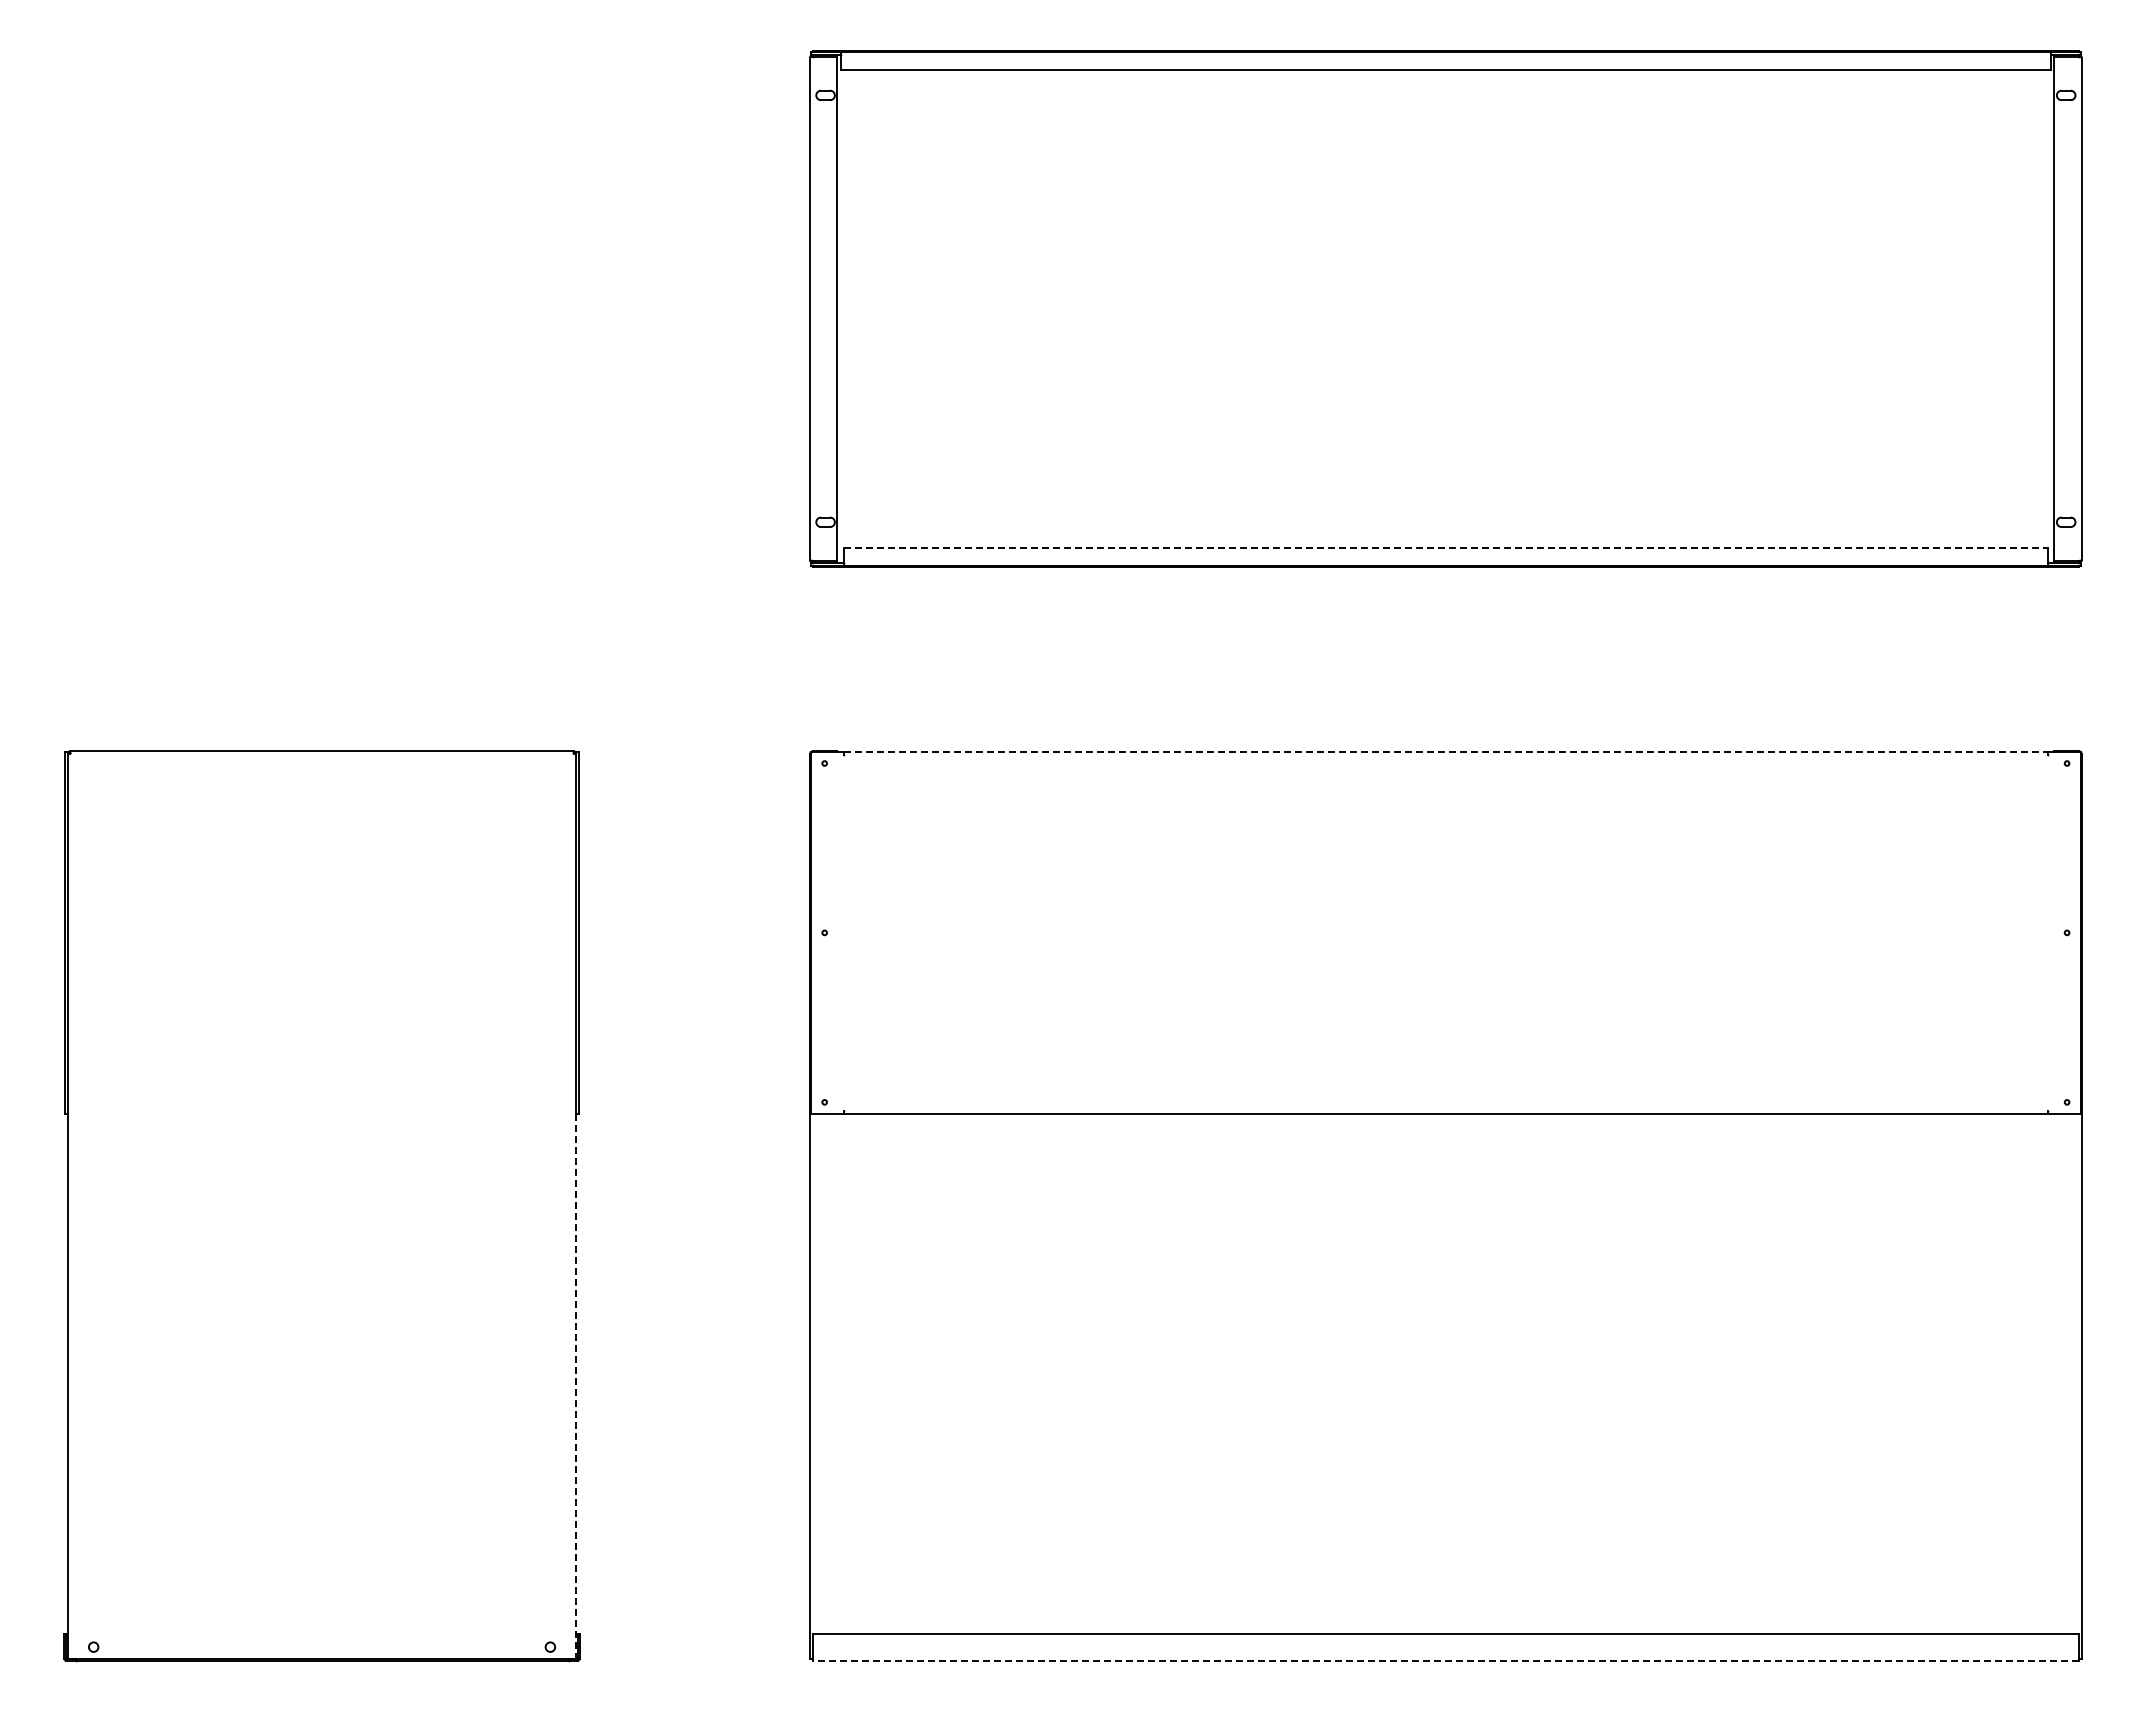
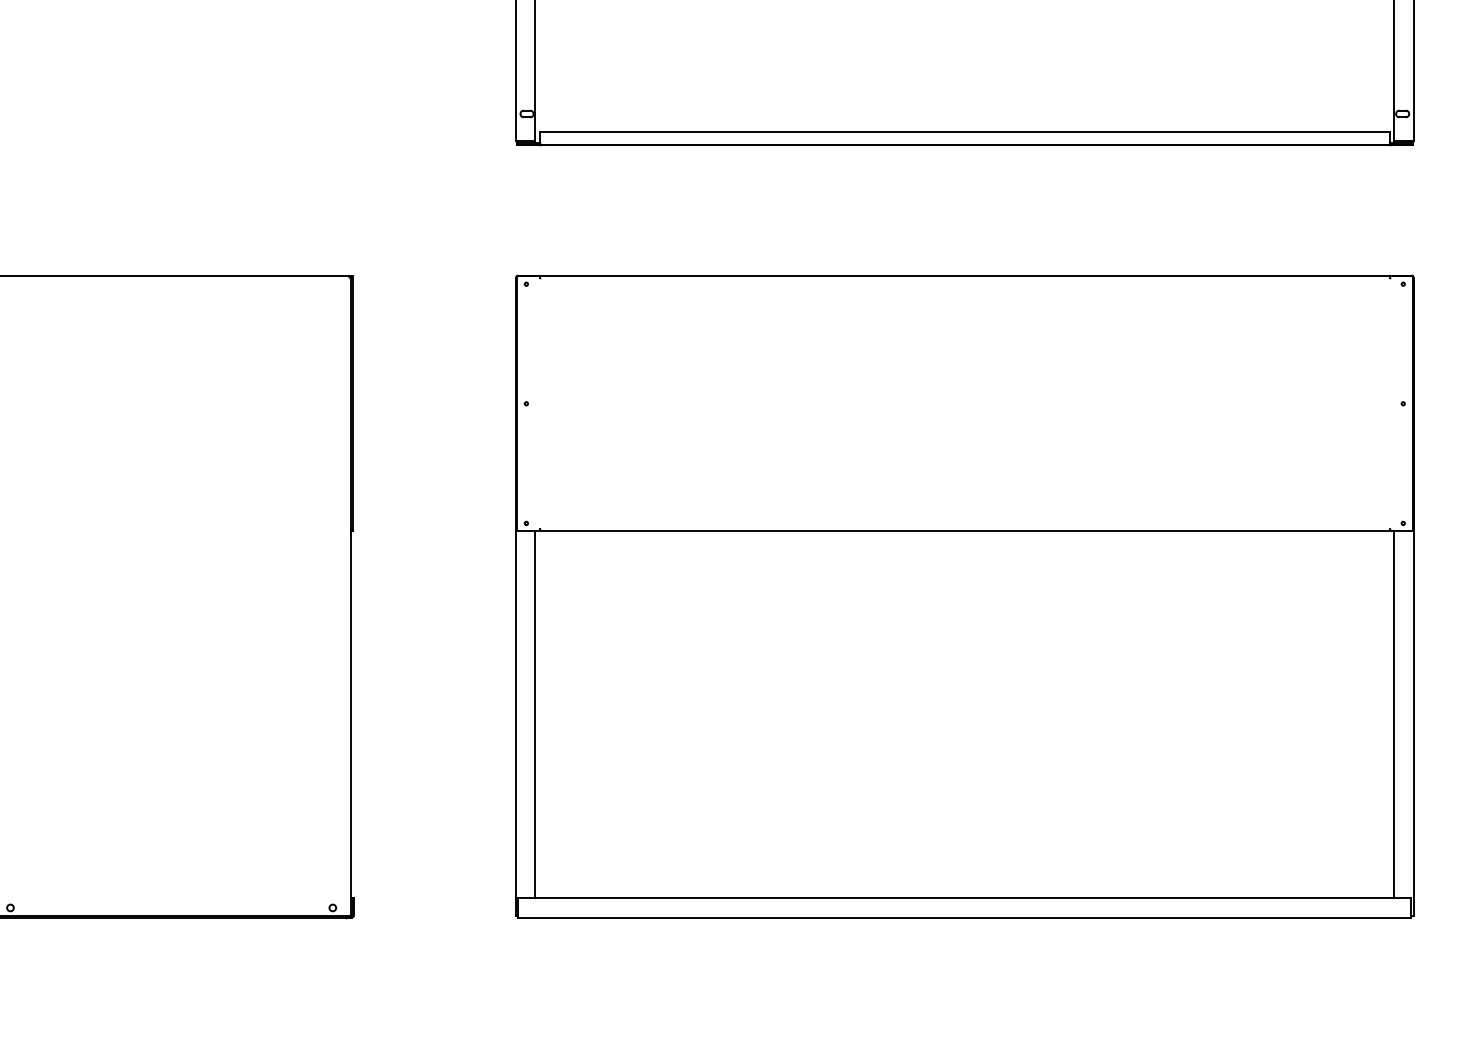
line: (1446, 548) -> (965, 132), dashed -> solid
line: (1446, 752) -> (965, 276), dashed -> solid
line: (837, 1373) -> (535, 714), added
line: (2054, 1373) -> (1394, 714), added
line: (576, 1386) -> (351, 723), dashed -> solid
line: (1445, 1660) -> (964, 917), dashed -> solid

